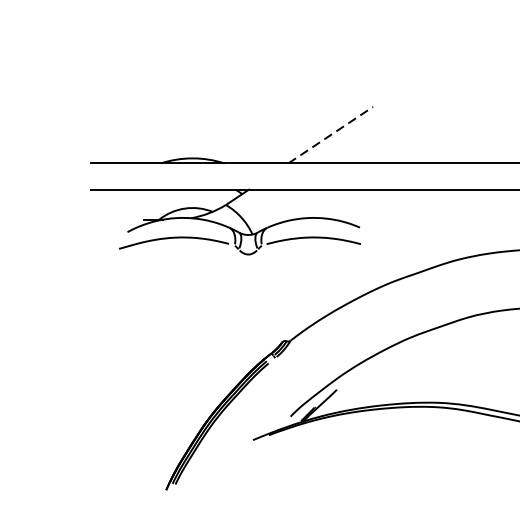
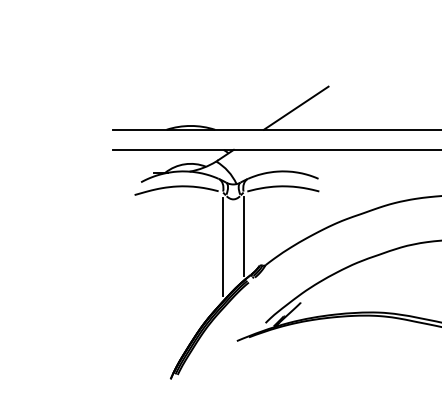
line: (331, 135) -> (296, 108), dashed -> solid
line: (261, 303) -> (243, 236), added
line: (234, 316) -> (222, 246), added

